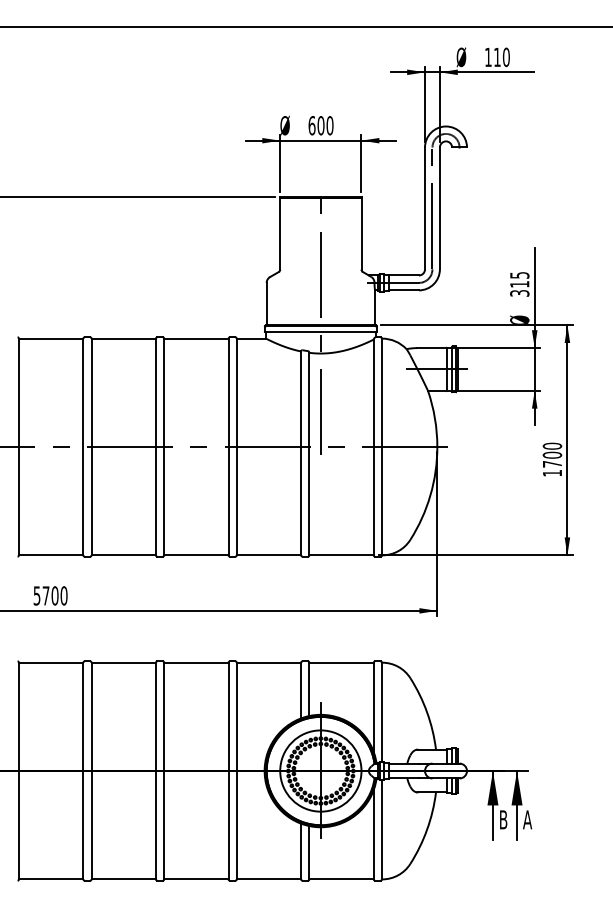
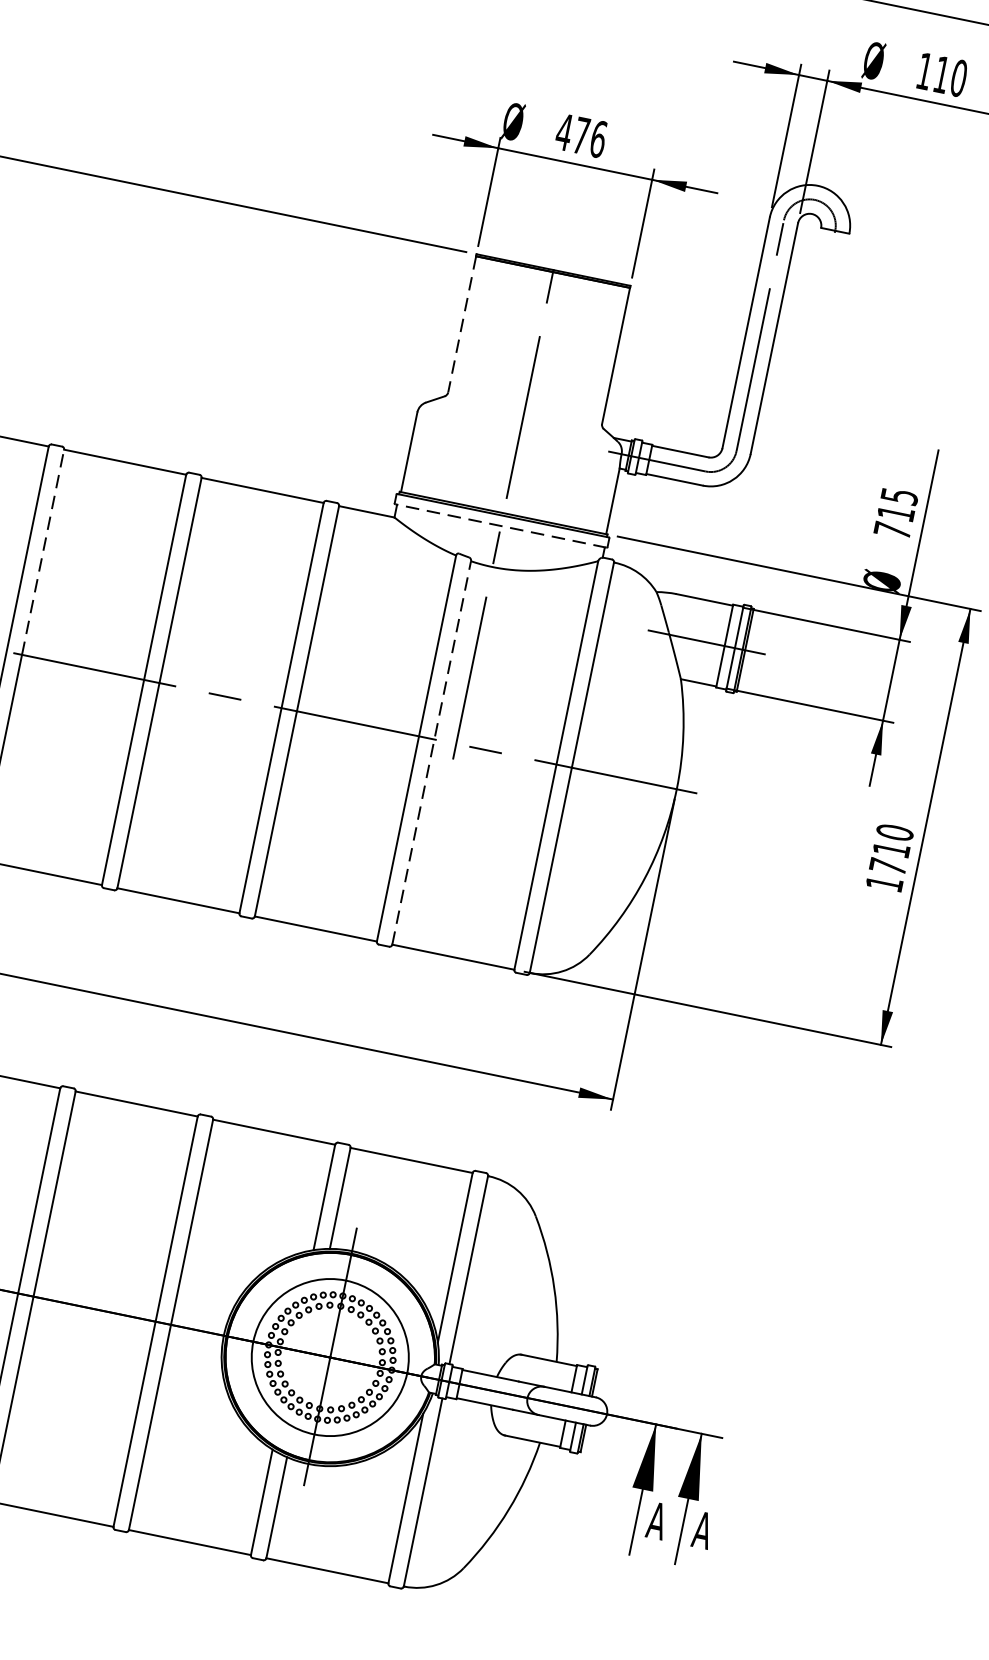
text: (320, 125) -> (580, 135), 600 -> 476
line: (280, 233) -> (462, 324), solid -> dashed
text: (519, 293) -> (892, 530), 315 -> 715
line: (320, 331) -> (500, 525), solid -> dashed
line: (91, 392) -> (43, 551), solid -> dashed
line: (309, 453) -> (432, 751), solid -> dashed
text: (552, 454) -> (891, 848), 1700 -> 1710
text: (503, 819) -> (657, 1520), B -> A

